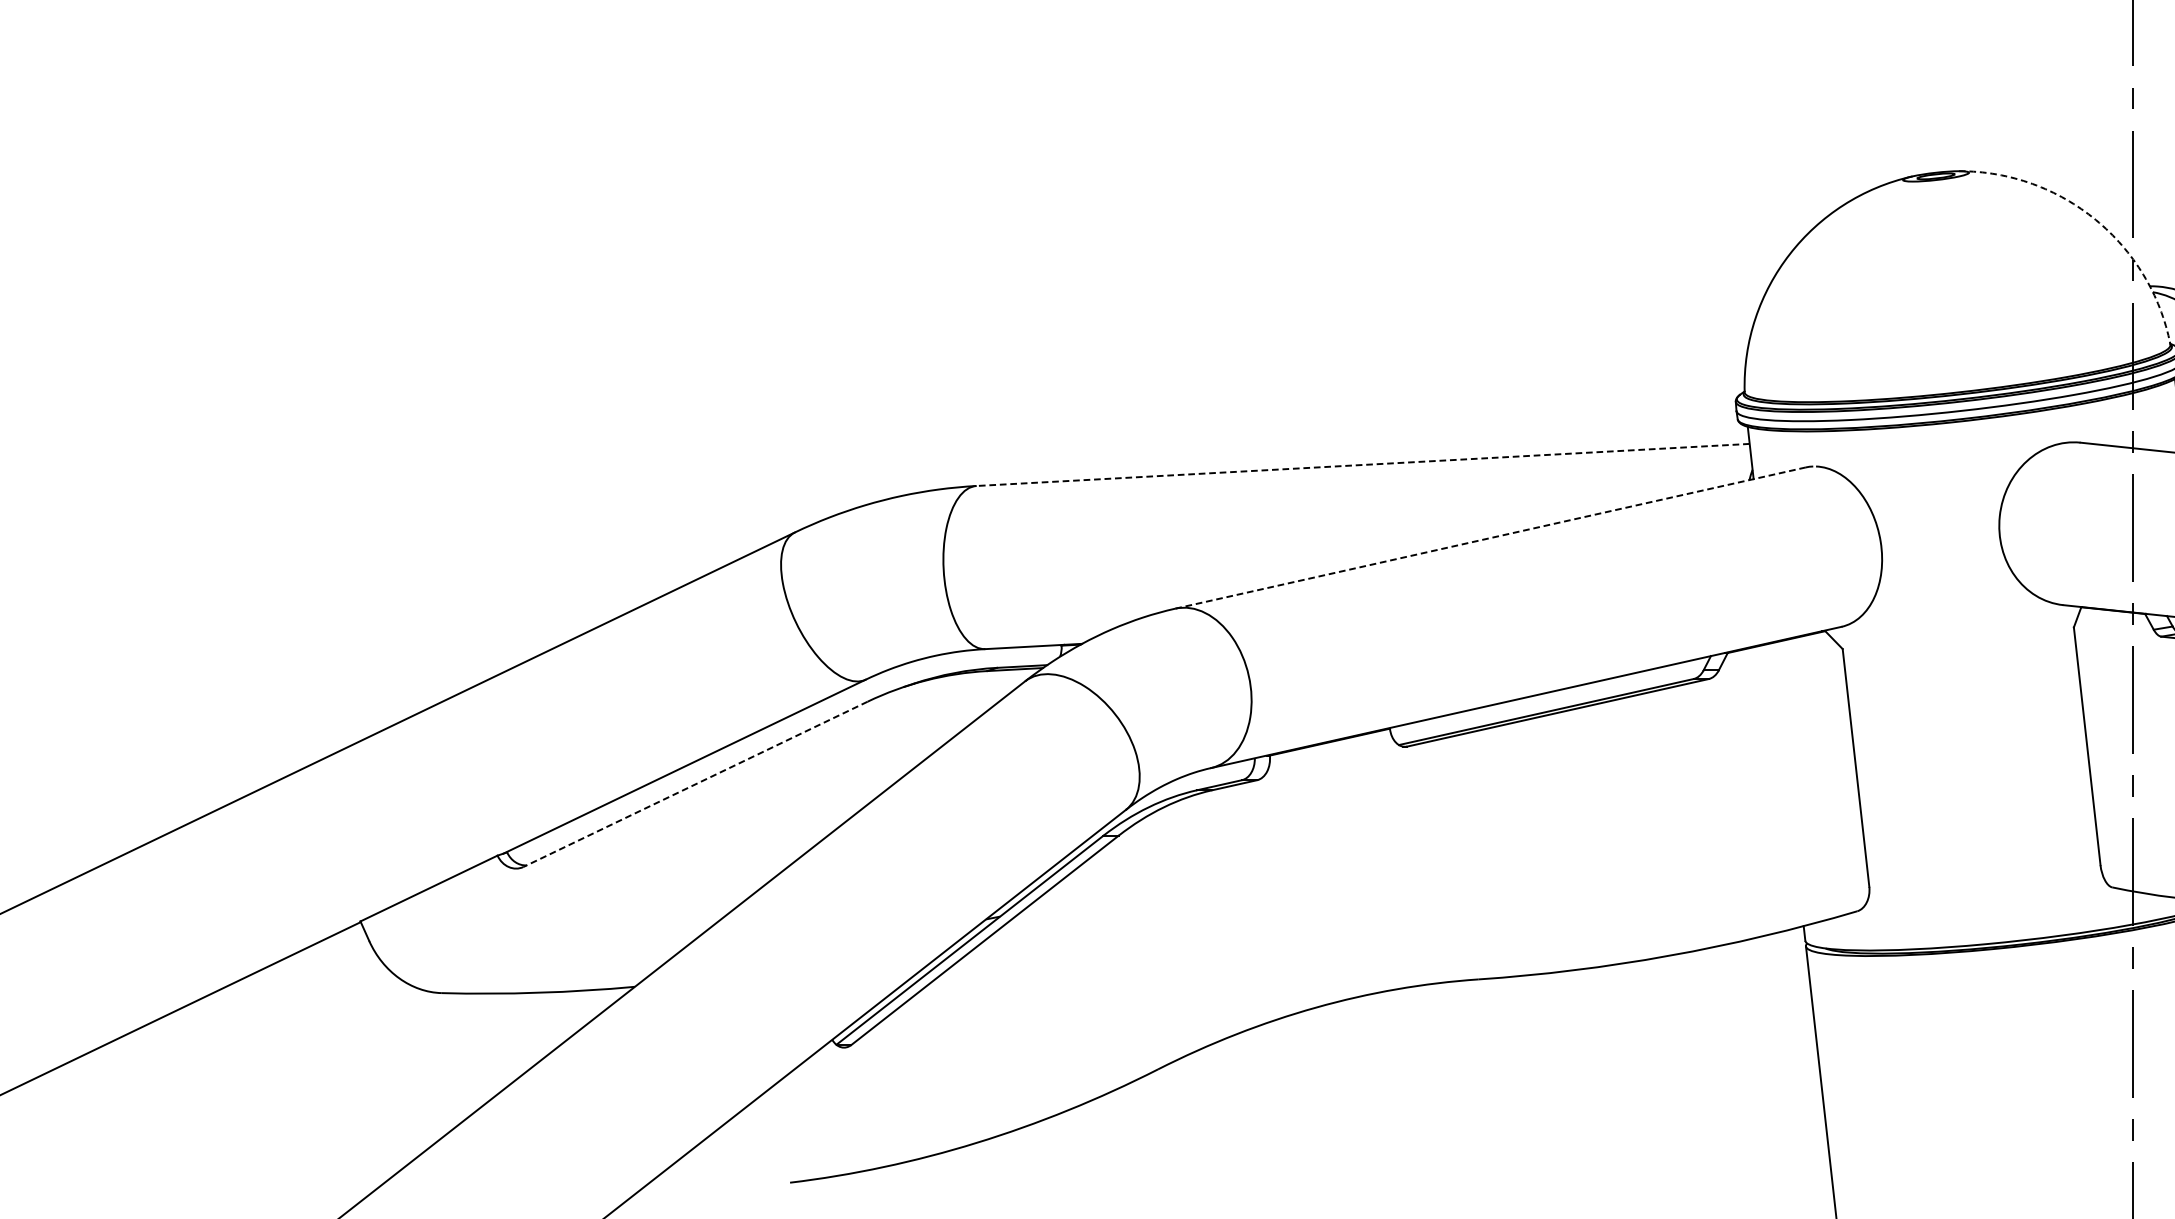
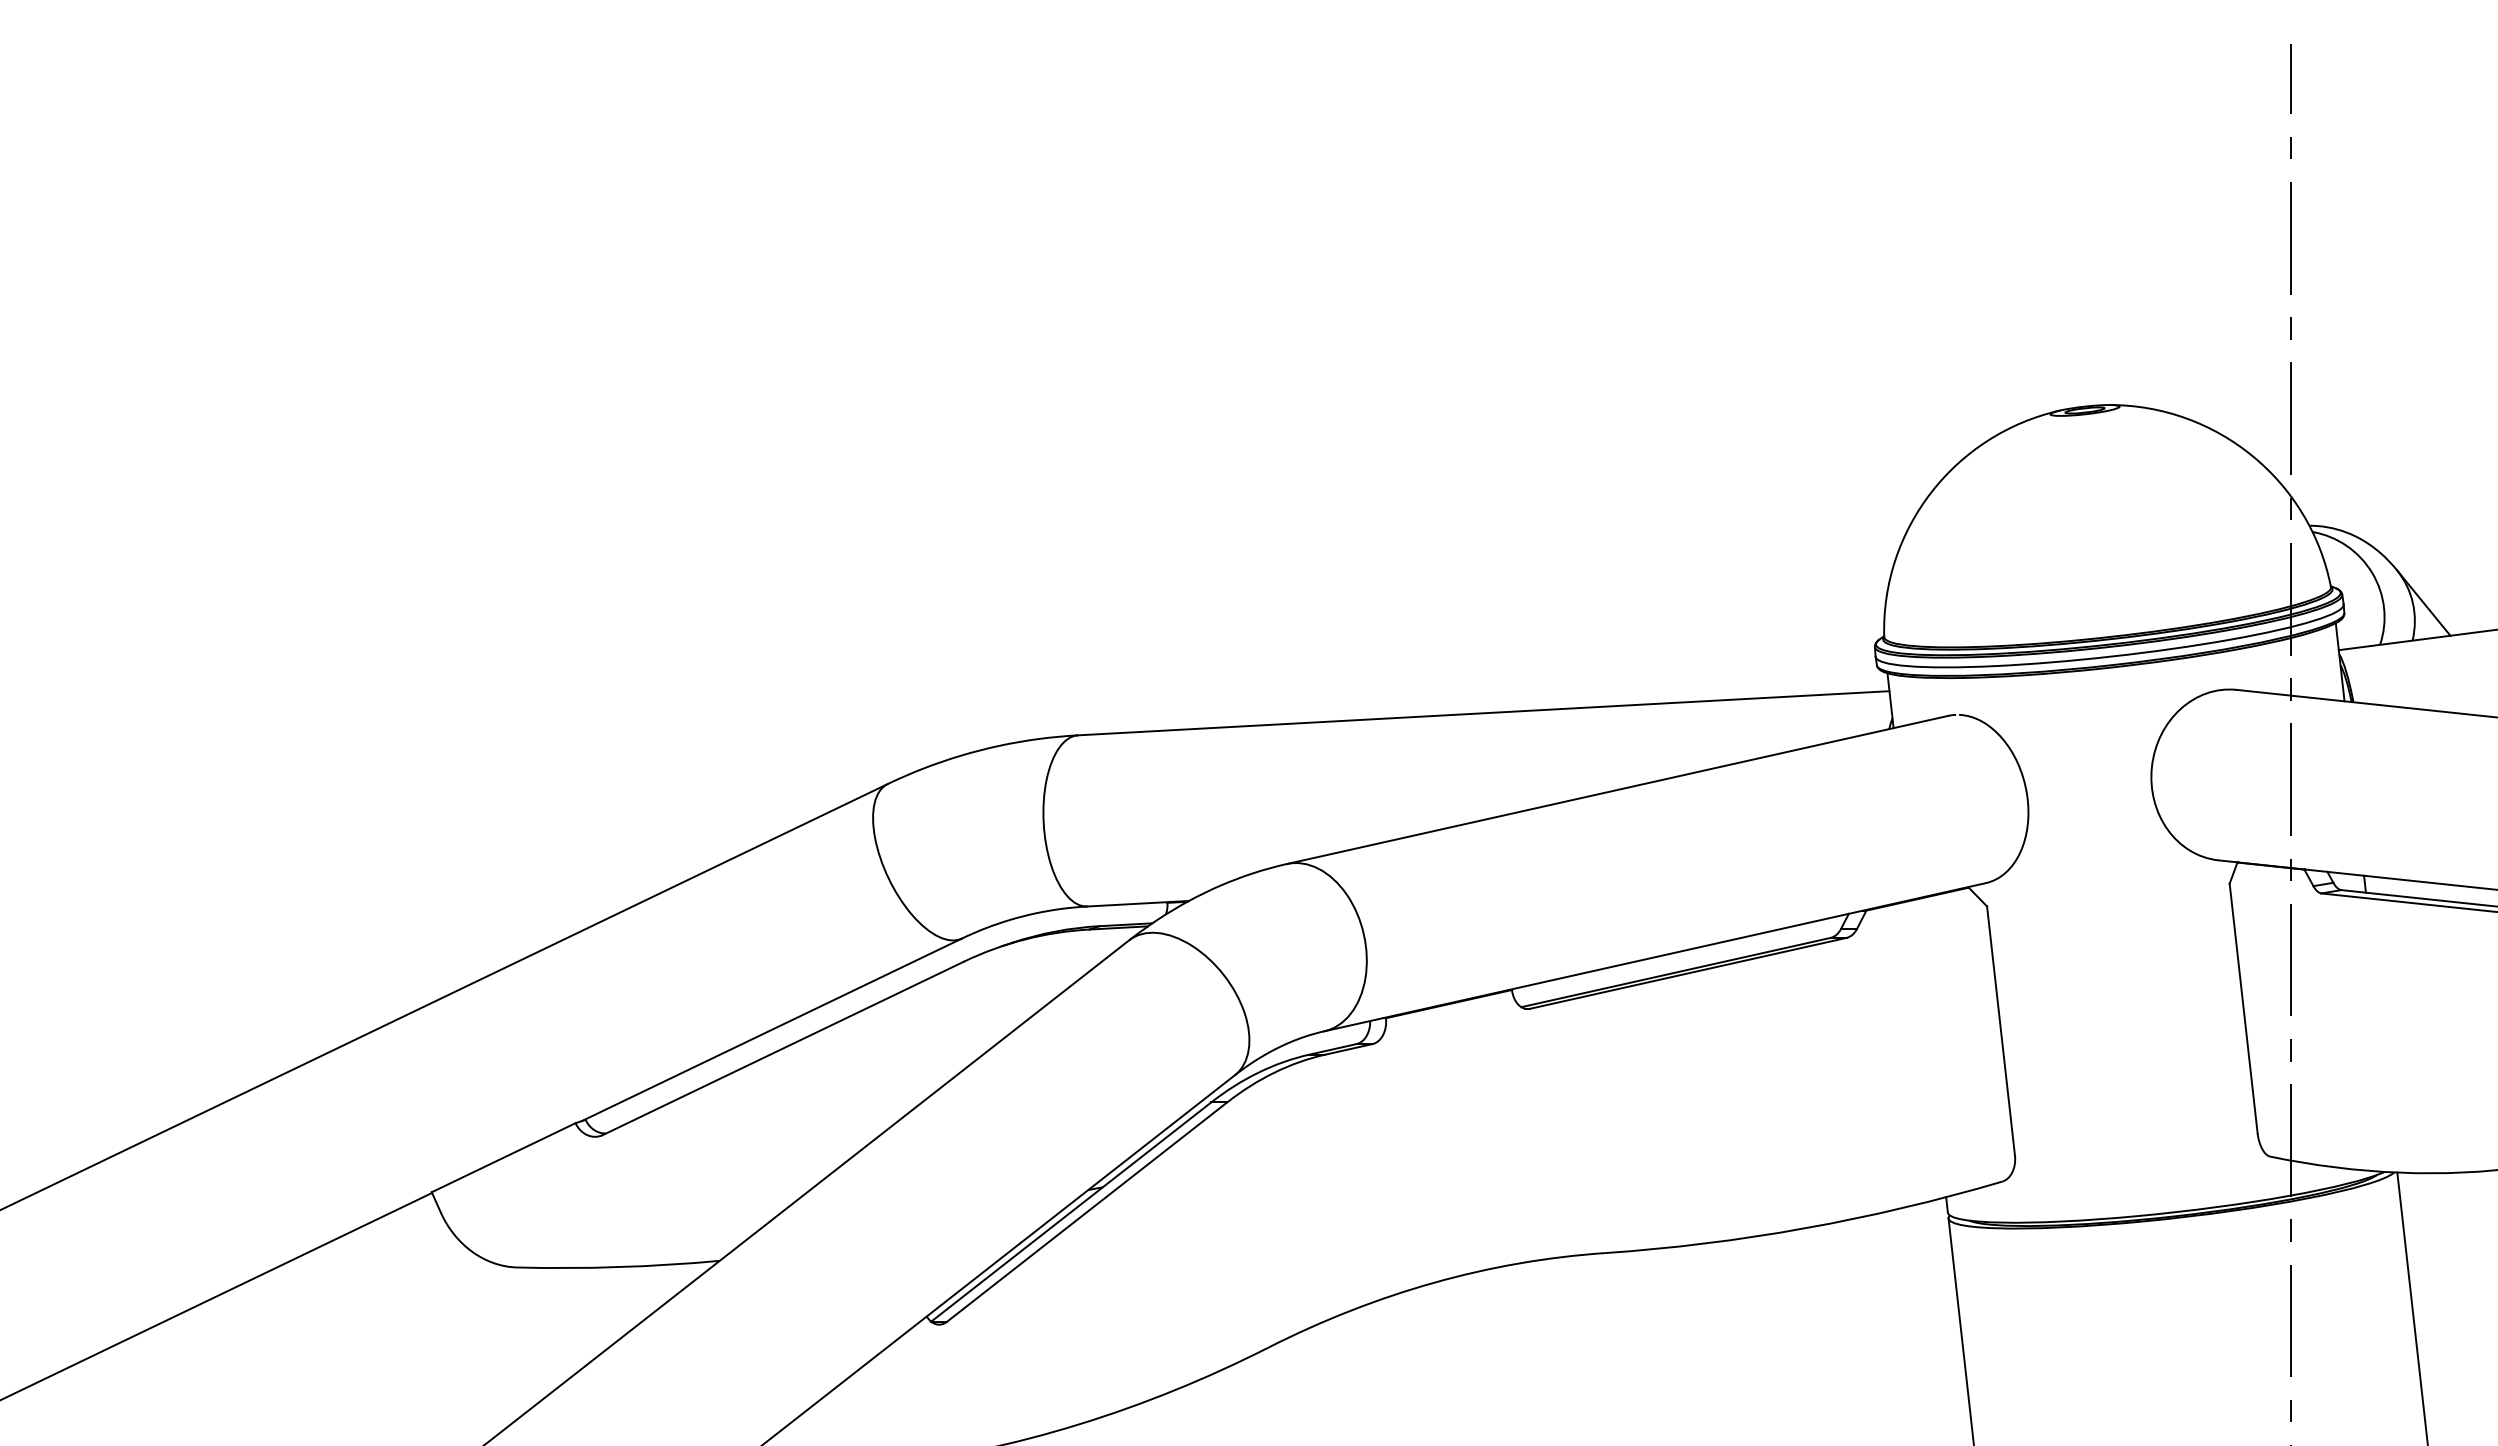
arc: (2095, 220) -> (2252, 456), dashed -> solid
line: (1362, 465) -> (1483, 713), dashed -> solid
line: (1490, 537) -> (1617, 789), dashed -> solid
line: (694, 784) -> (782, 1048), dashed -> solid

